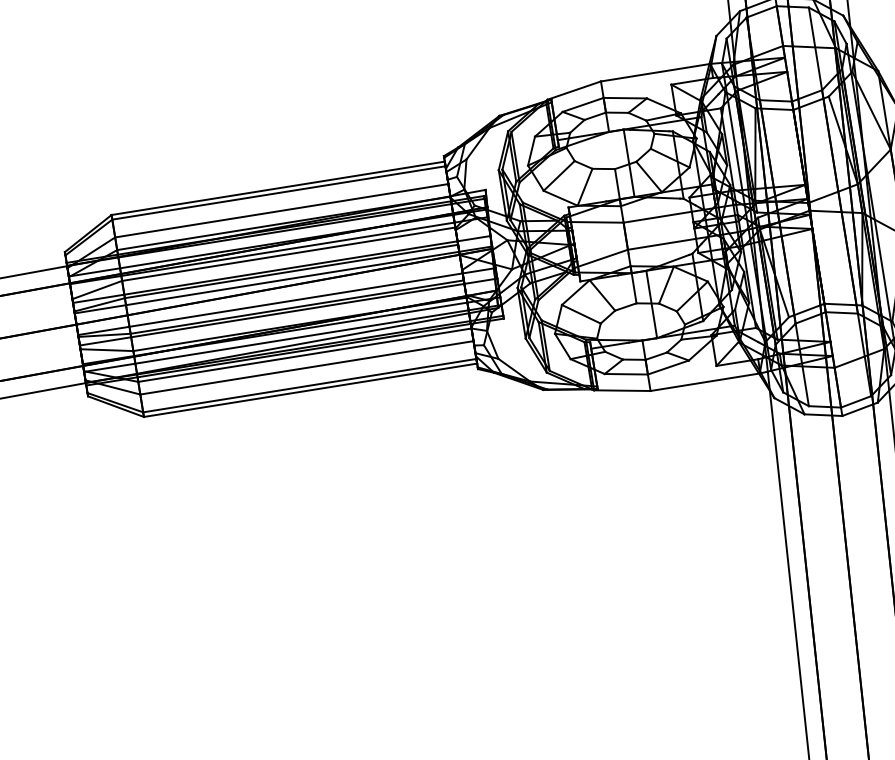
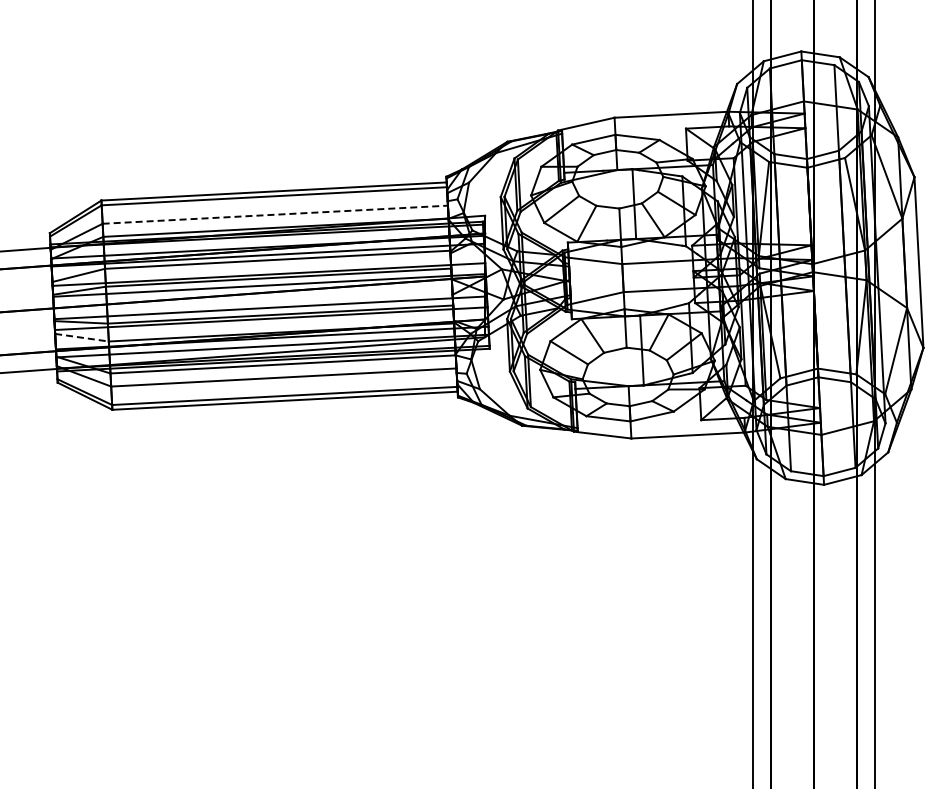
line: (281, 210) -> (275, 214), solid -> dashed
line: (107, 349) -> (82, 337), solid -> dashed

